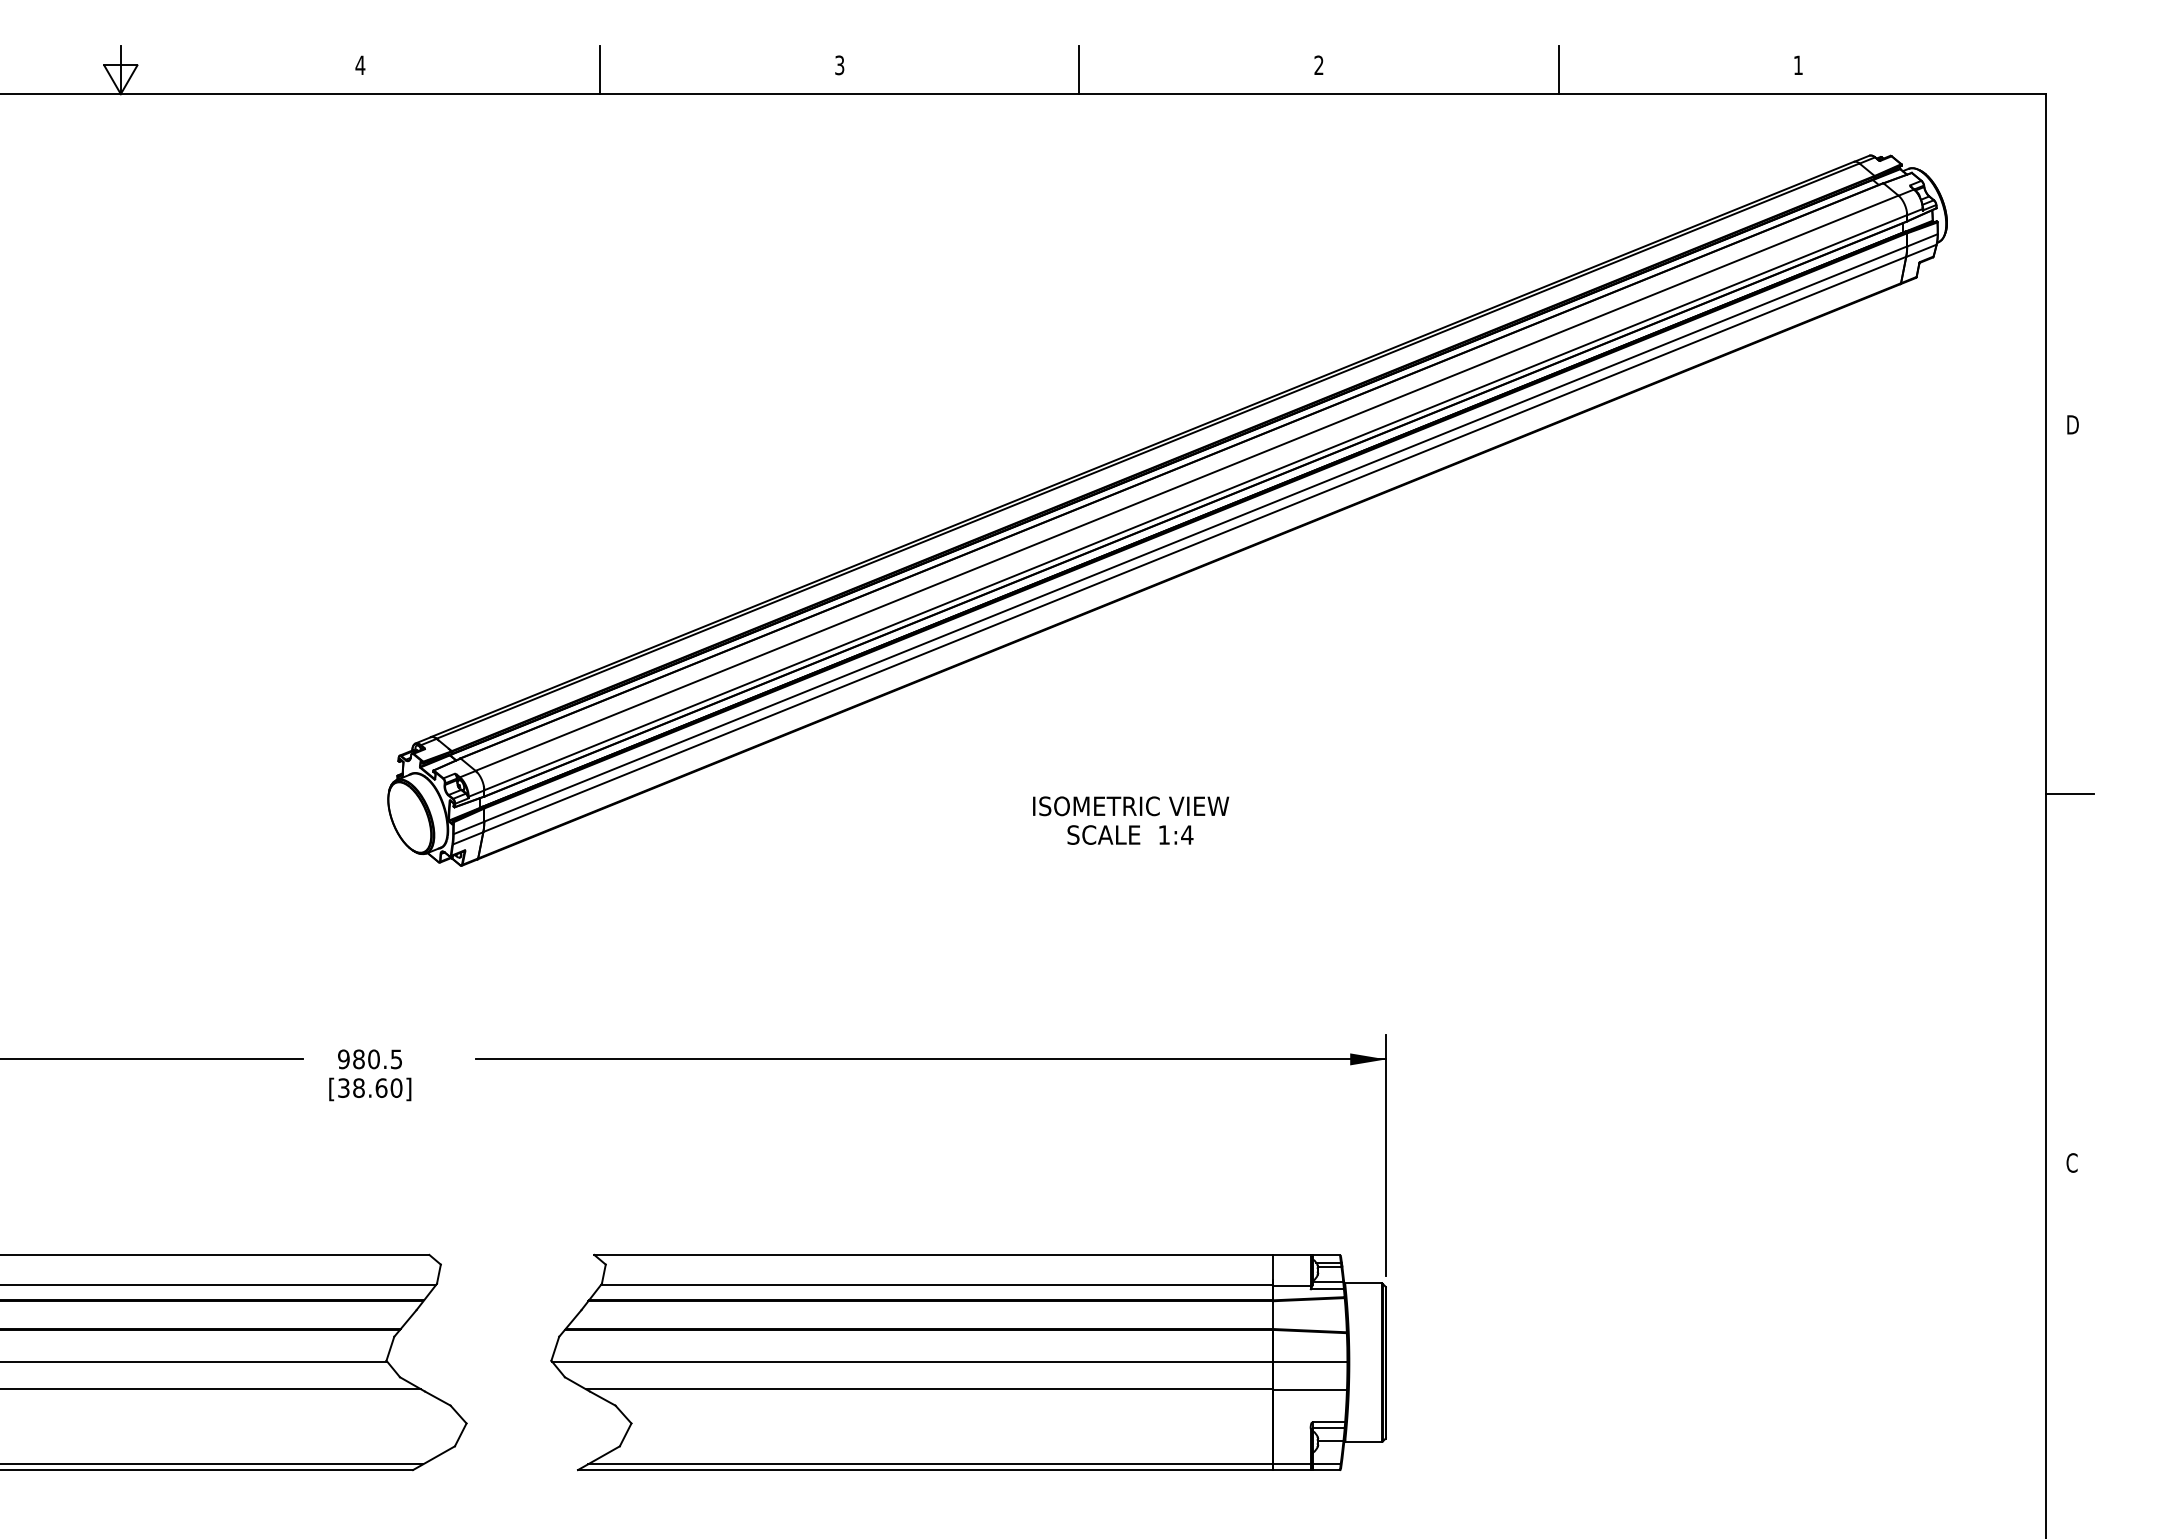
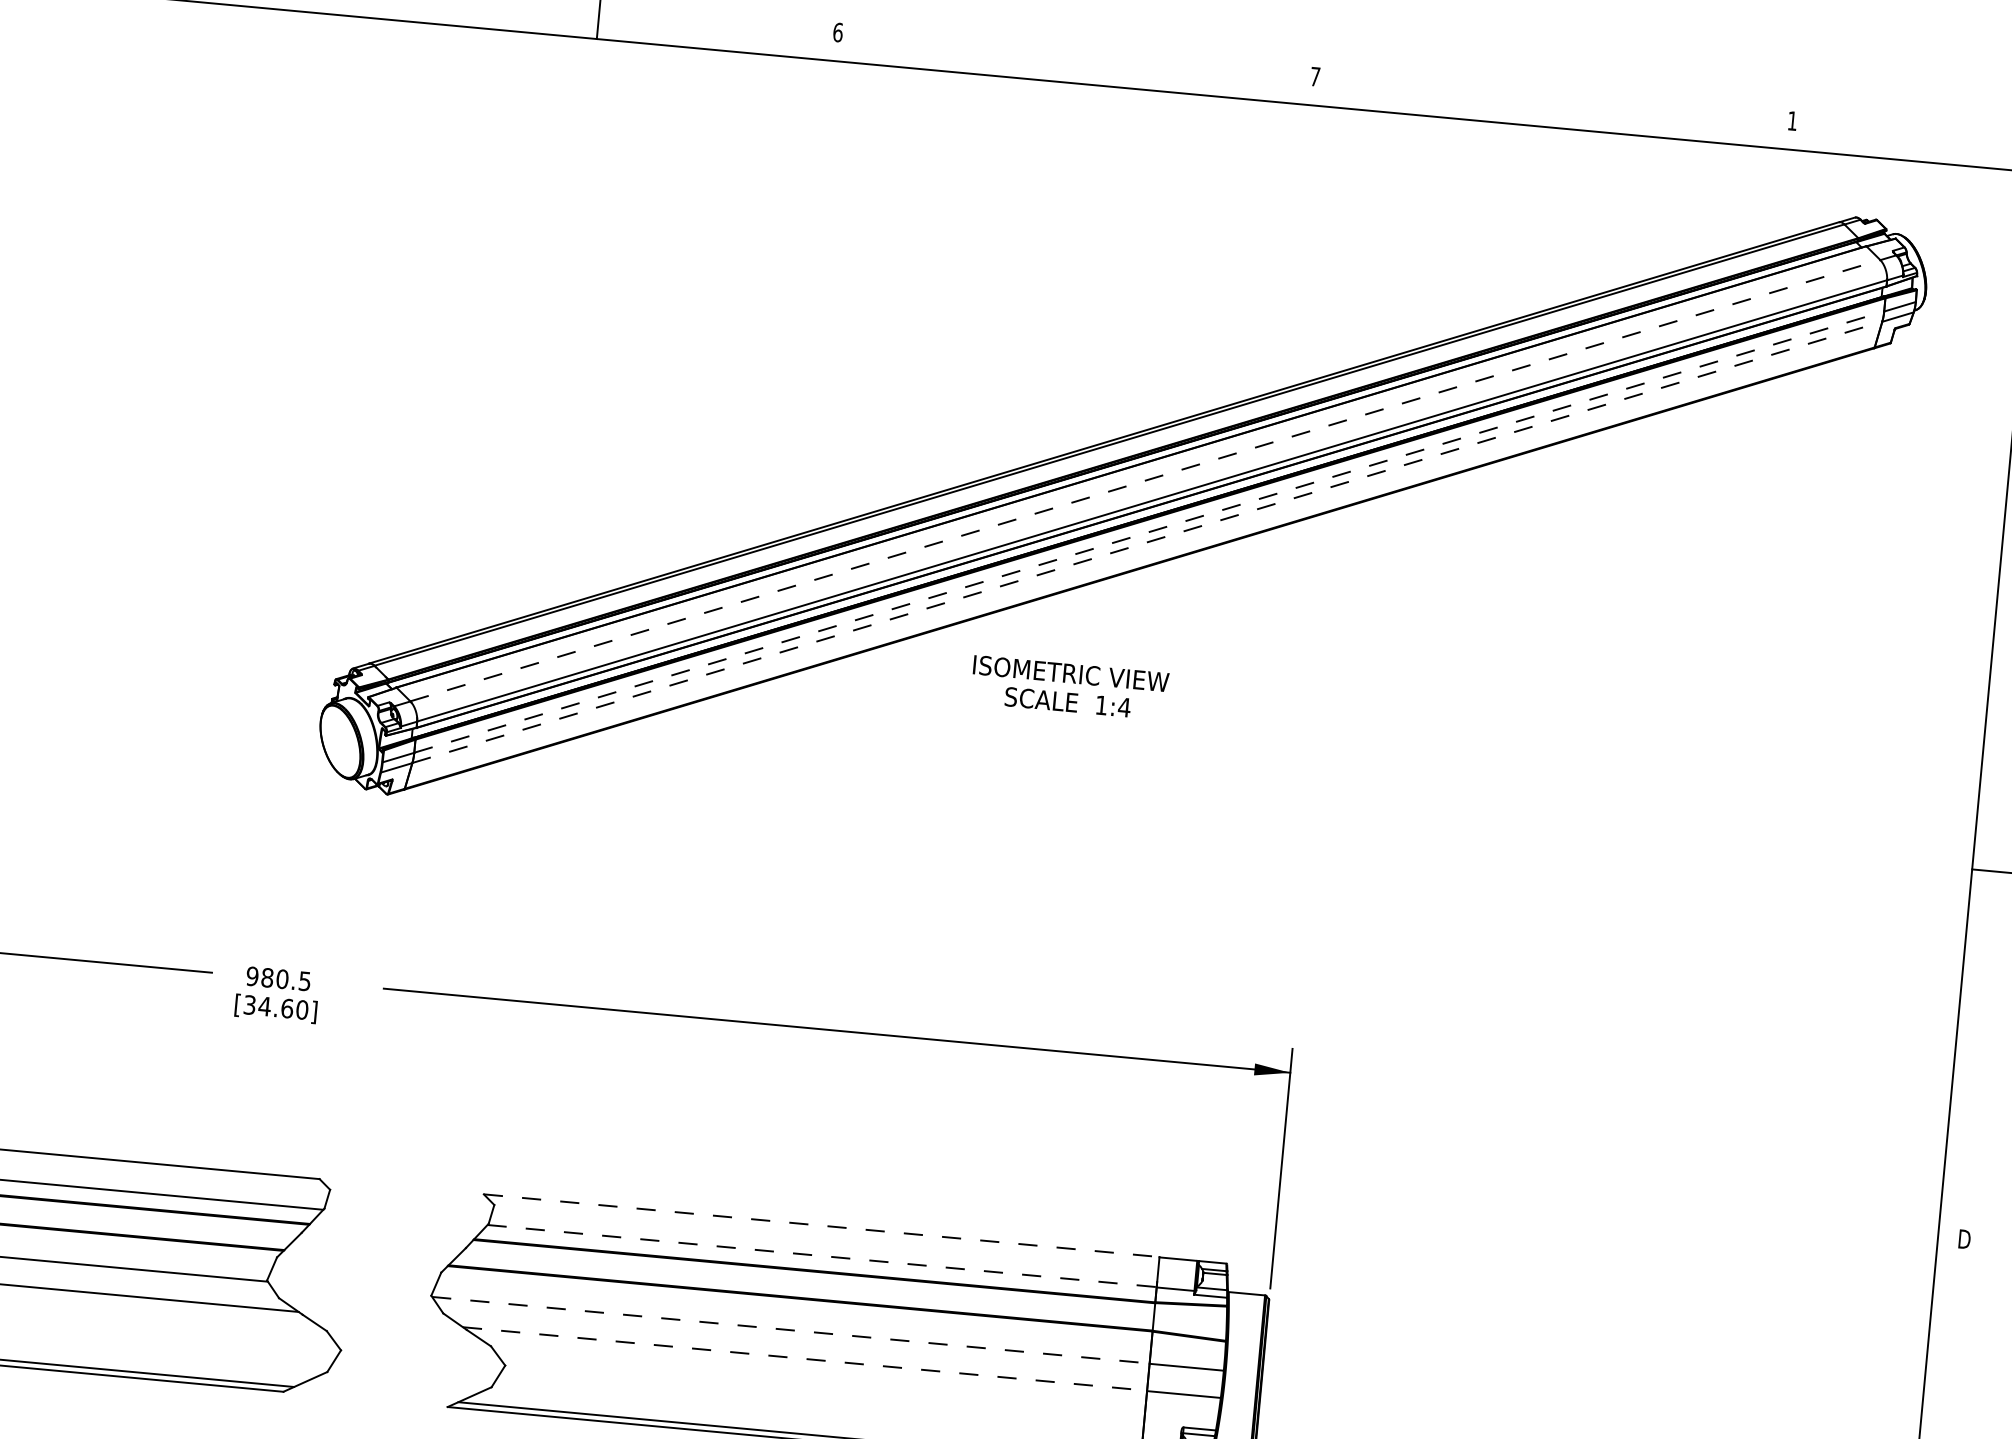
text: (1318, 64) -> (1314, 75), 2 -> 7
text: (839, 65) -> (837, 32), 3 -> 6
line: (1079, 70) -> (1076, 59), removed
line: (1558, 70) -> (1553, 104), removed
line: (1187, 483) -> (1145, 480), solid -> dashed
line: (1196, 533) -> (1150, 531), solid -> dashed
line: (1195, 544) -> (1148, 542), solid -> dashed
text: (1131, 820) -> (1070, 687), moved
text: (358, 1087) -> (264, 1005), [38.60] -> [34.60]
text: (2072, 1162) -> (1964, 1238), C -> D
line: (934, 1254) -> (822, 1225), solid -> dashed
line: (937, 1285) -> (822, 1256), solid -> dashed
line: (913, 1361) -> (791, 1329), solid -> dashed
line: (929, 1389) -> (805, 1359), solid -> dashed

